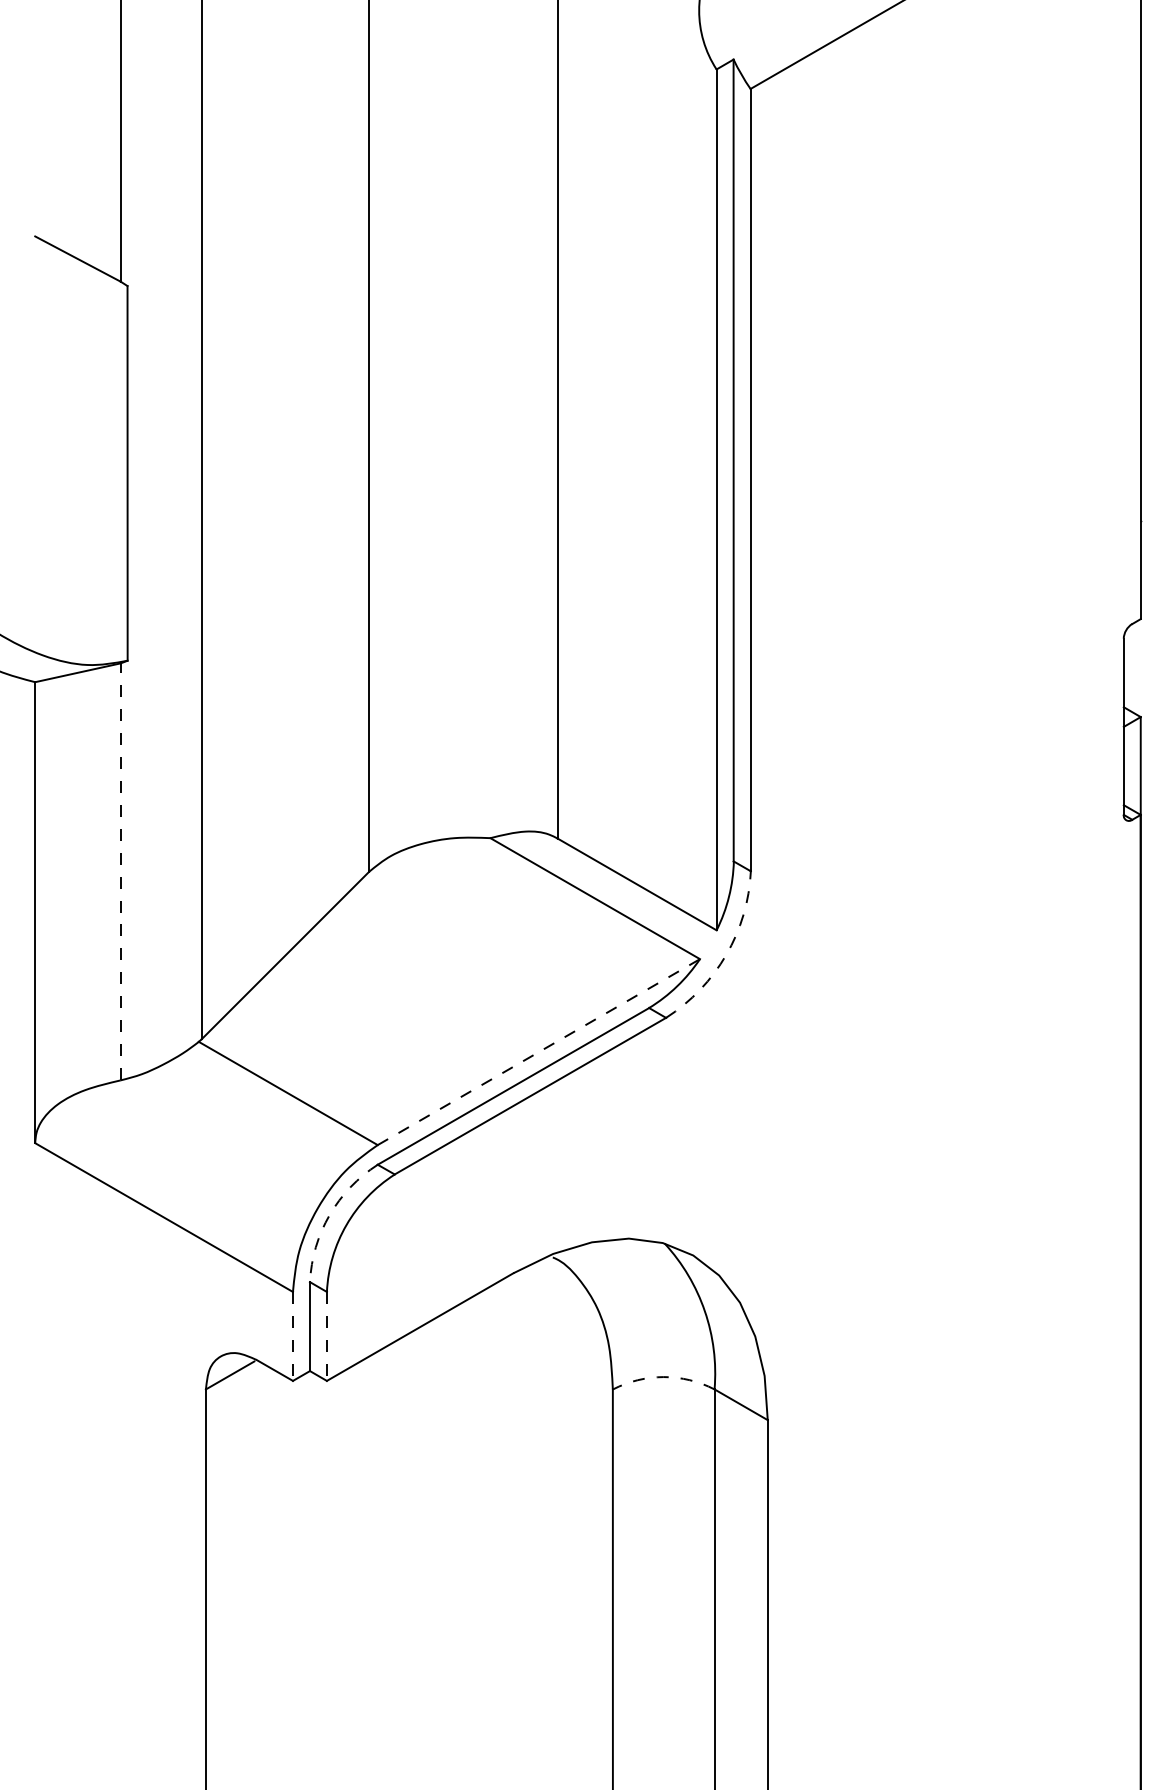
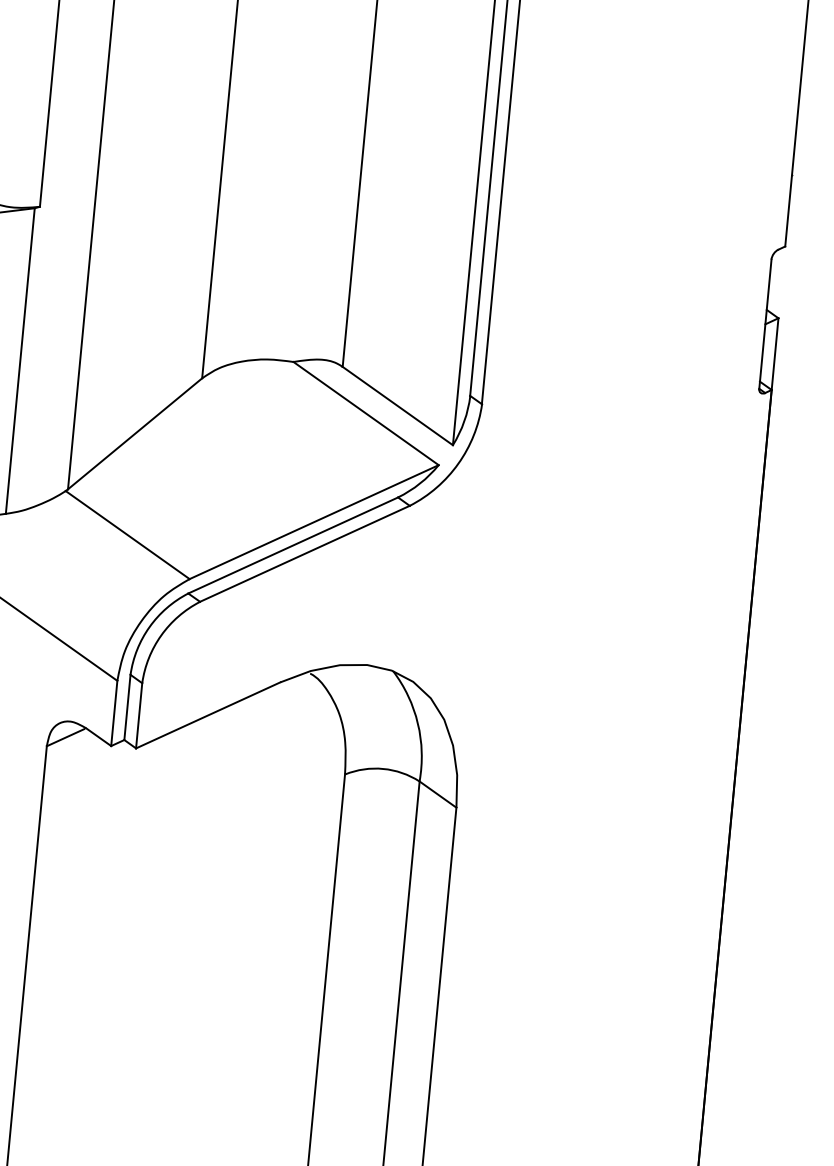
line: (120, 871) -> (20, 360), dashed -> solid
arc: (726, 954) -> (458, 463), dashed -> solid
line: (539, 1051) -> (314, 521), dashed -> solid
arc: (329, 1215) -> (149, 627), dashed -> solid
line: (292, 1336) -> (113, 713), dashed -> solid
line: (326, 1336) -> (138, 715), dashed -> solid
arc: (663, 1377) -> (382, 769), dashed -> solid

